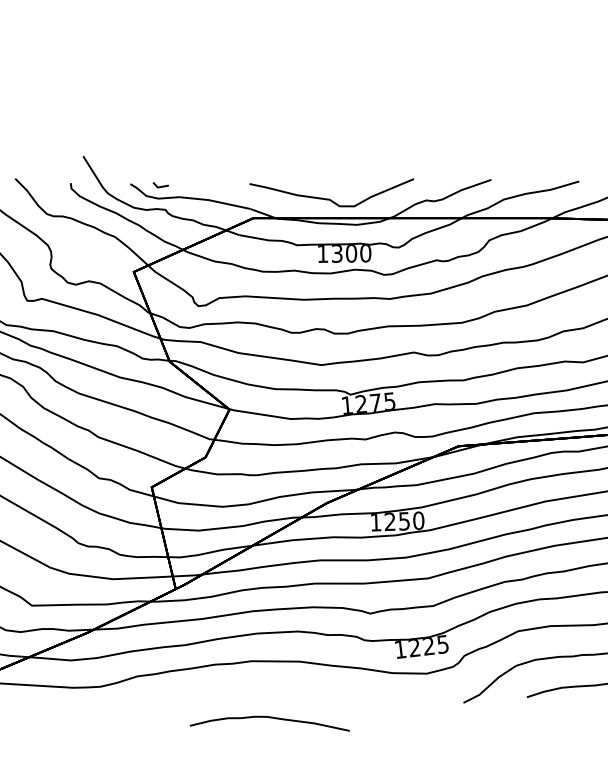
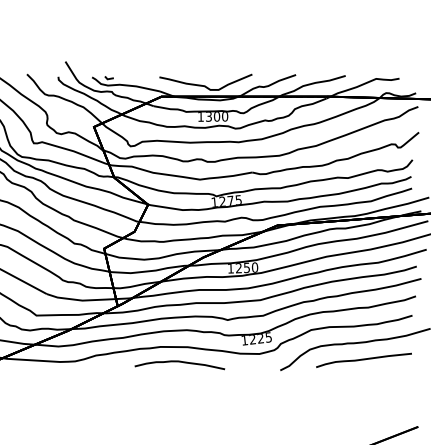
curve: (269, 718) -> (179, 362), moved

